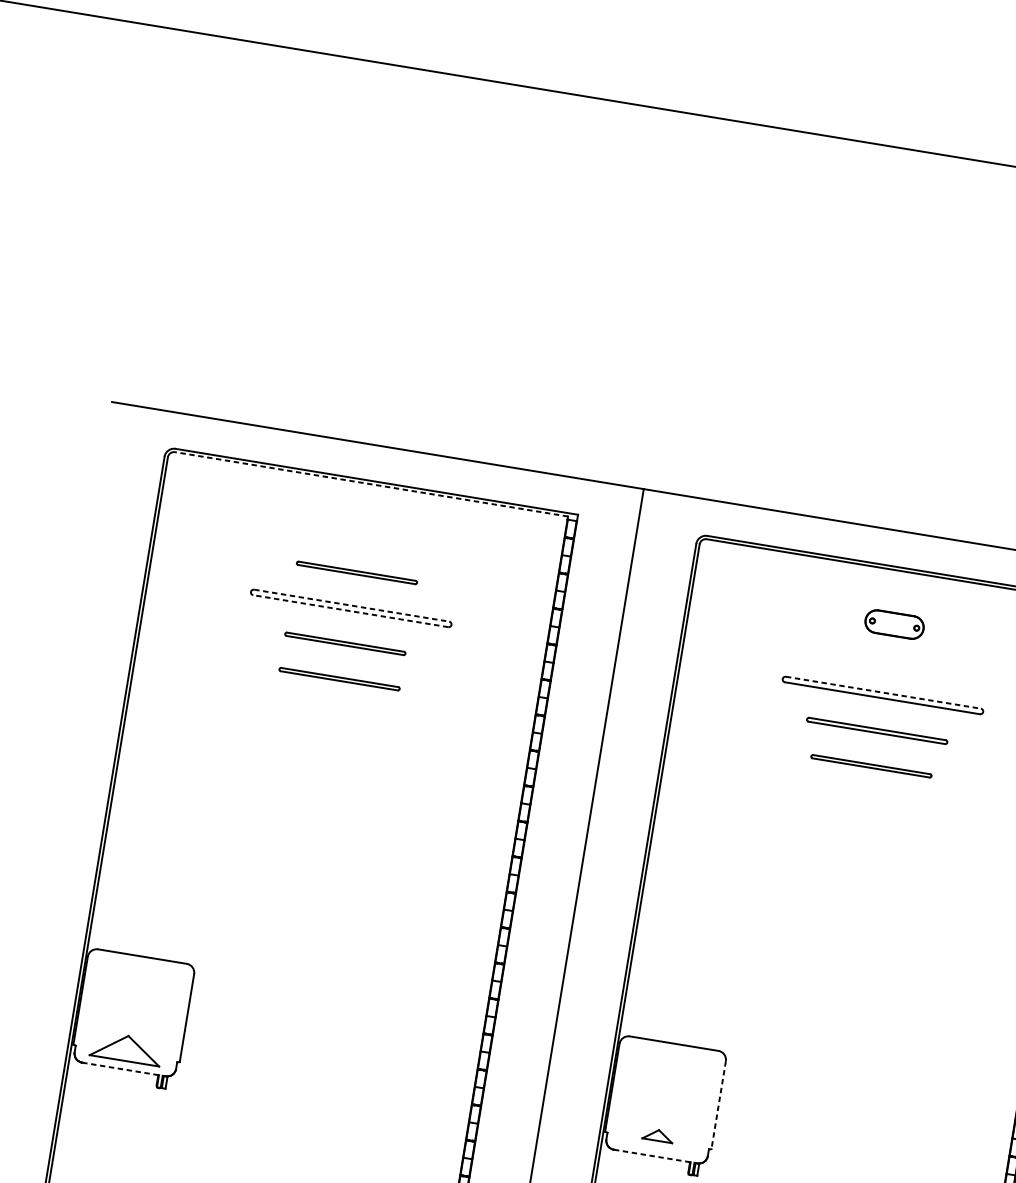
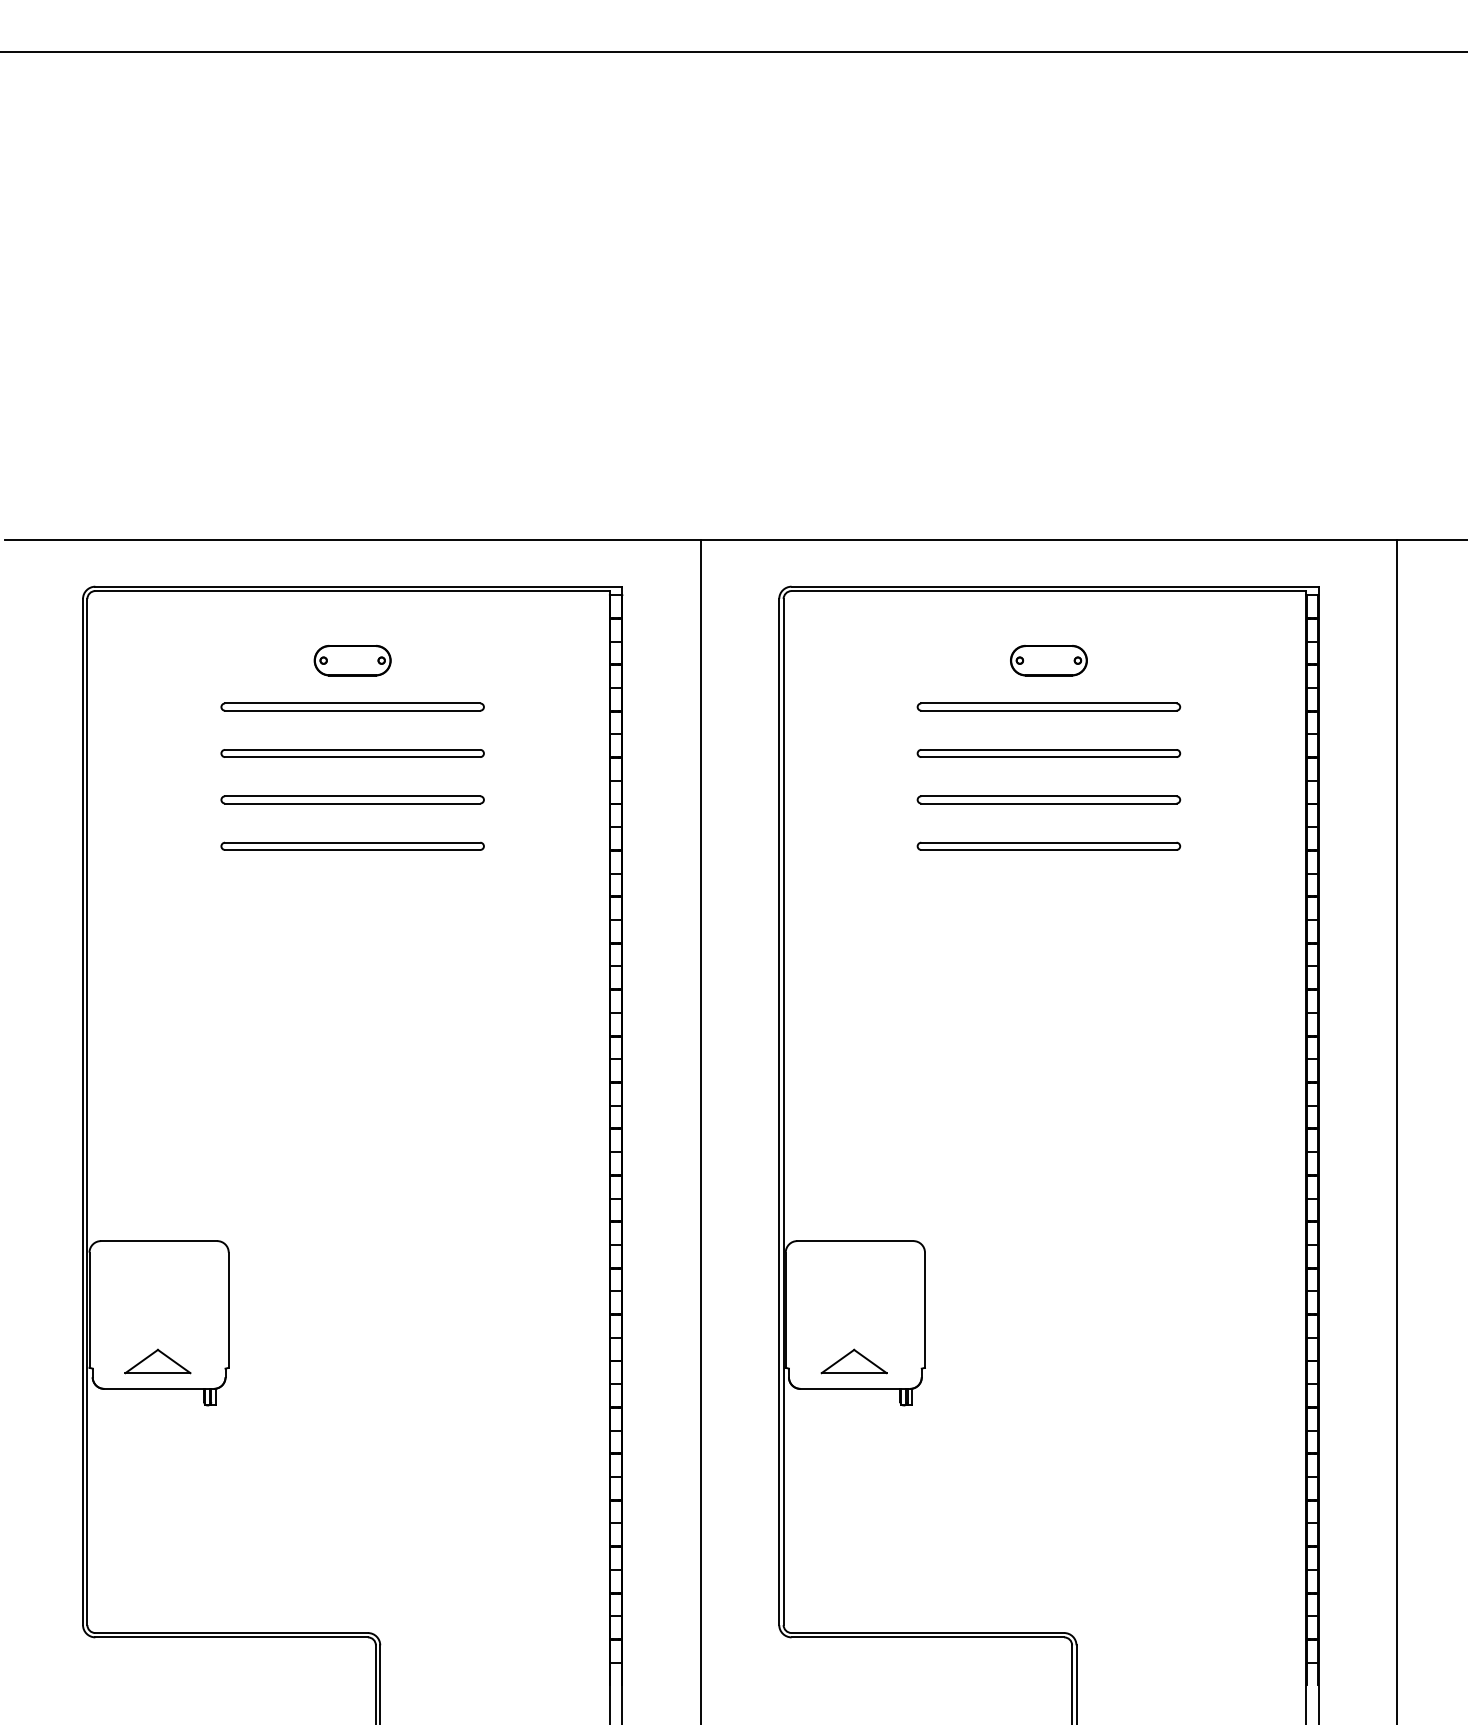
line: (371, 484) -> (352, 591), dashed -> solid
part: (362, 537) -> (352, 660), added
part: (356, 572) -> (352, 706), size x1.67
line: (351, 605) -> (352, 749), dashed -> solid
line: (350, 611) -> (352, 757), dashed -> solid
part: (345, 643) -> (352, 799), size x1.67
part: (888, 659) -> (1048, 706), added
part: (339, 678) -> (352, 845), size x1.67
line: (883, 692) -> (1048, 749), dashed -> solid
part: (876, 730) -> (1048, 799), size x1.43
part: (871, 765) -> (1048, 845), size x1.67
part: (126, 1048) -> (157, 1361), size x0.71
line: (124, 1069) -> (159, 1388), dashed -> solid
line: (718, 1105) -> (924, 1310), dashed -> solid
part: (657, 1135) -> (853, 1361), size x1.67
line: (655, 1156) -> (855, 1388), dashed -> solid

